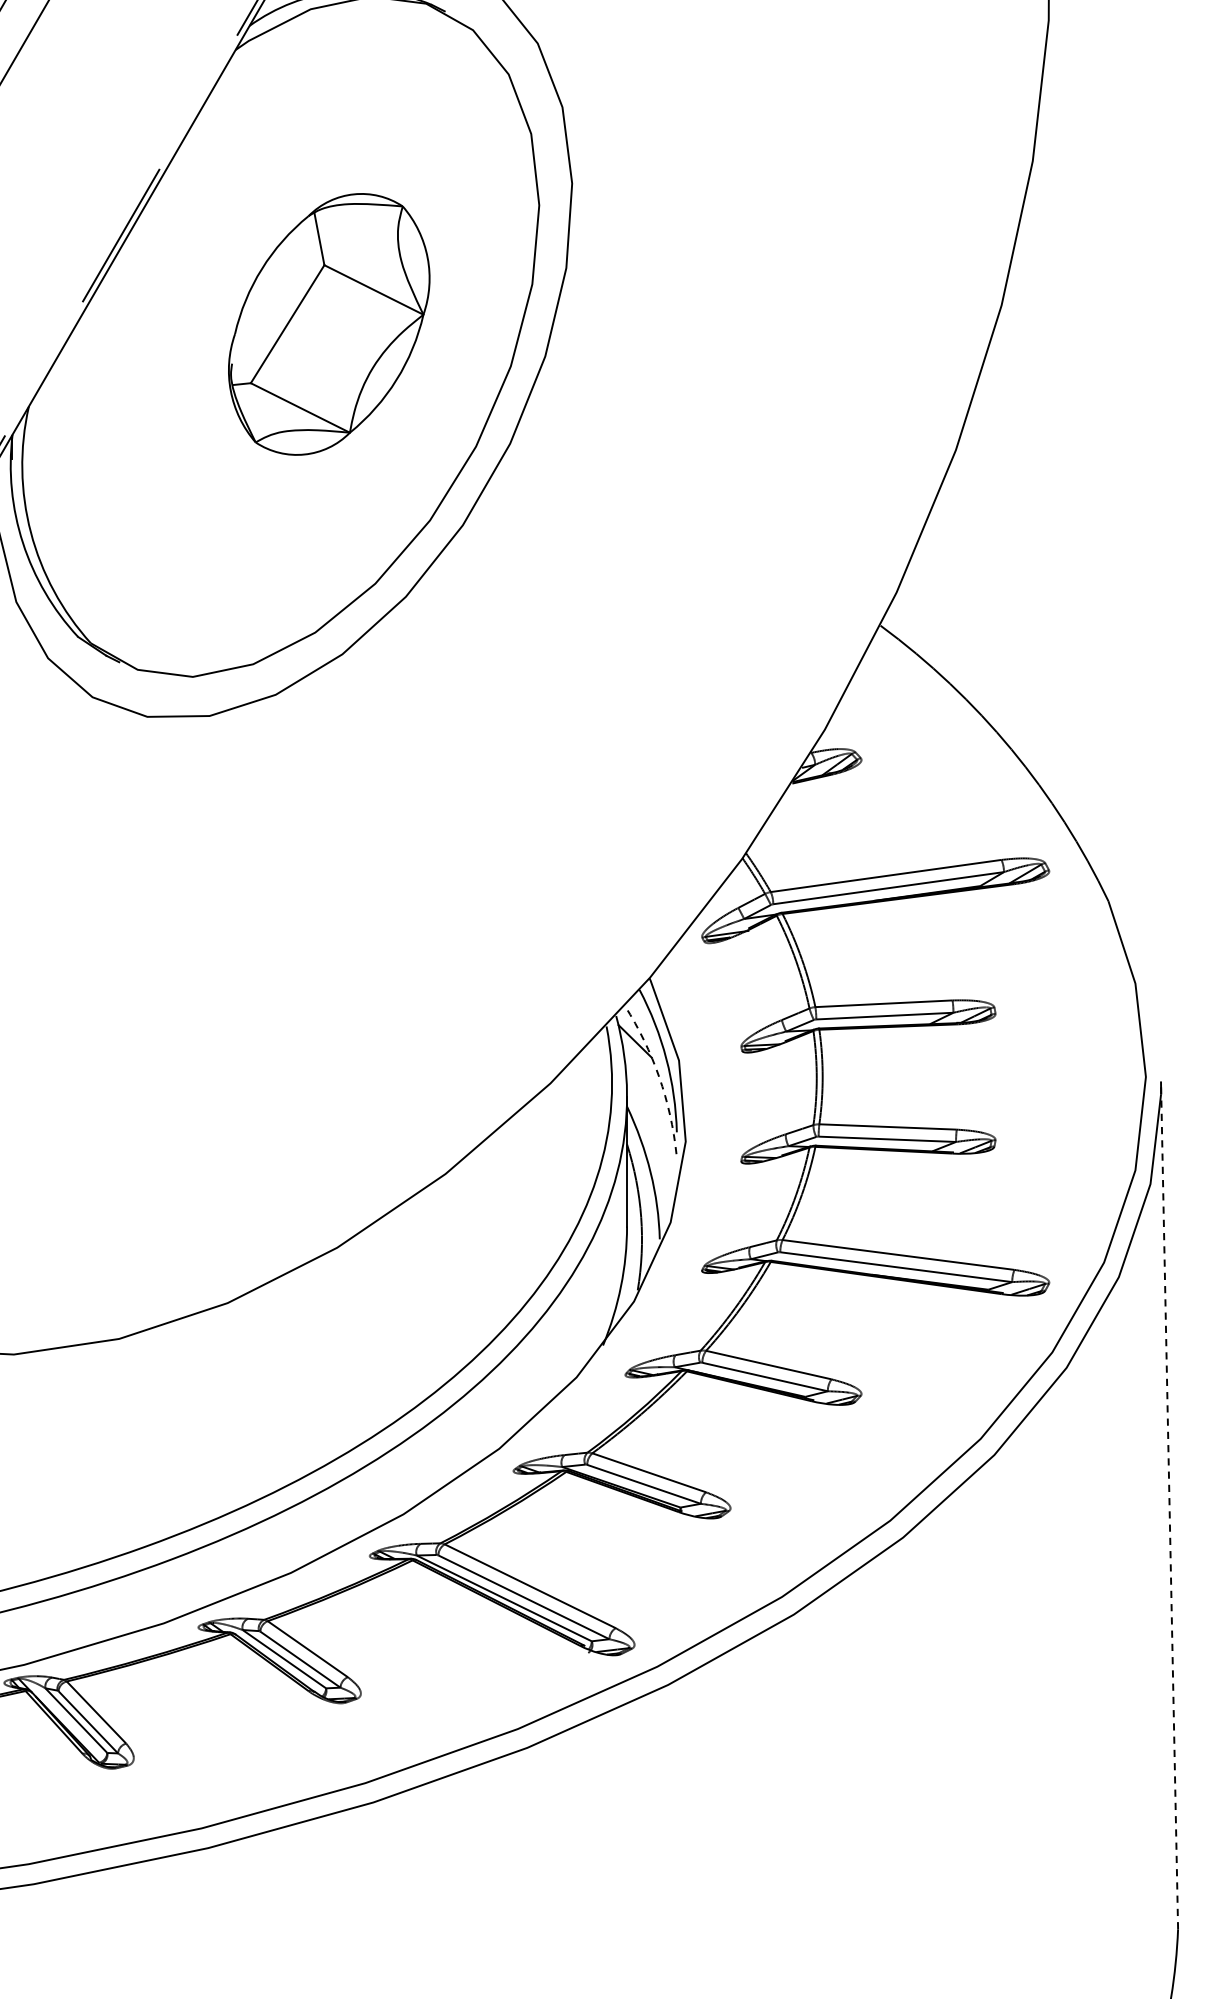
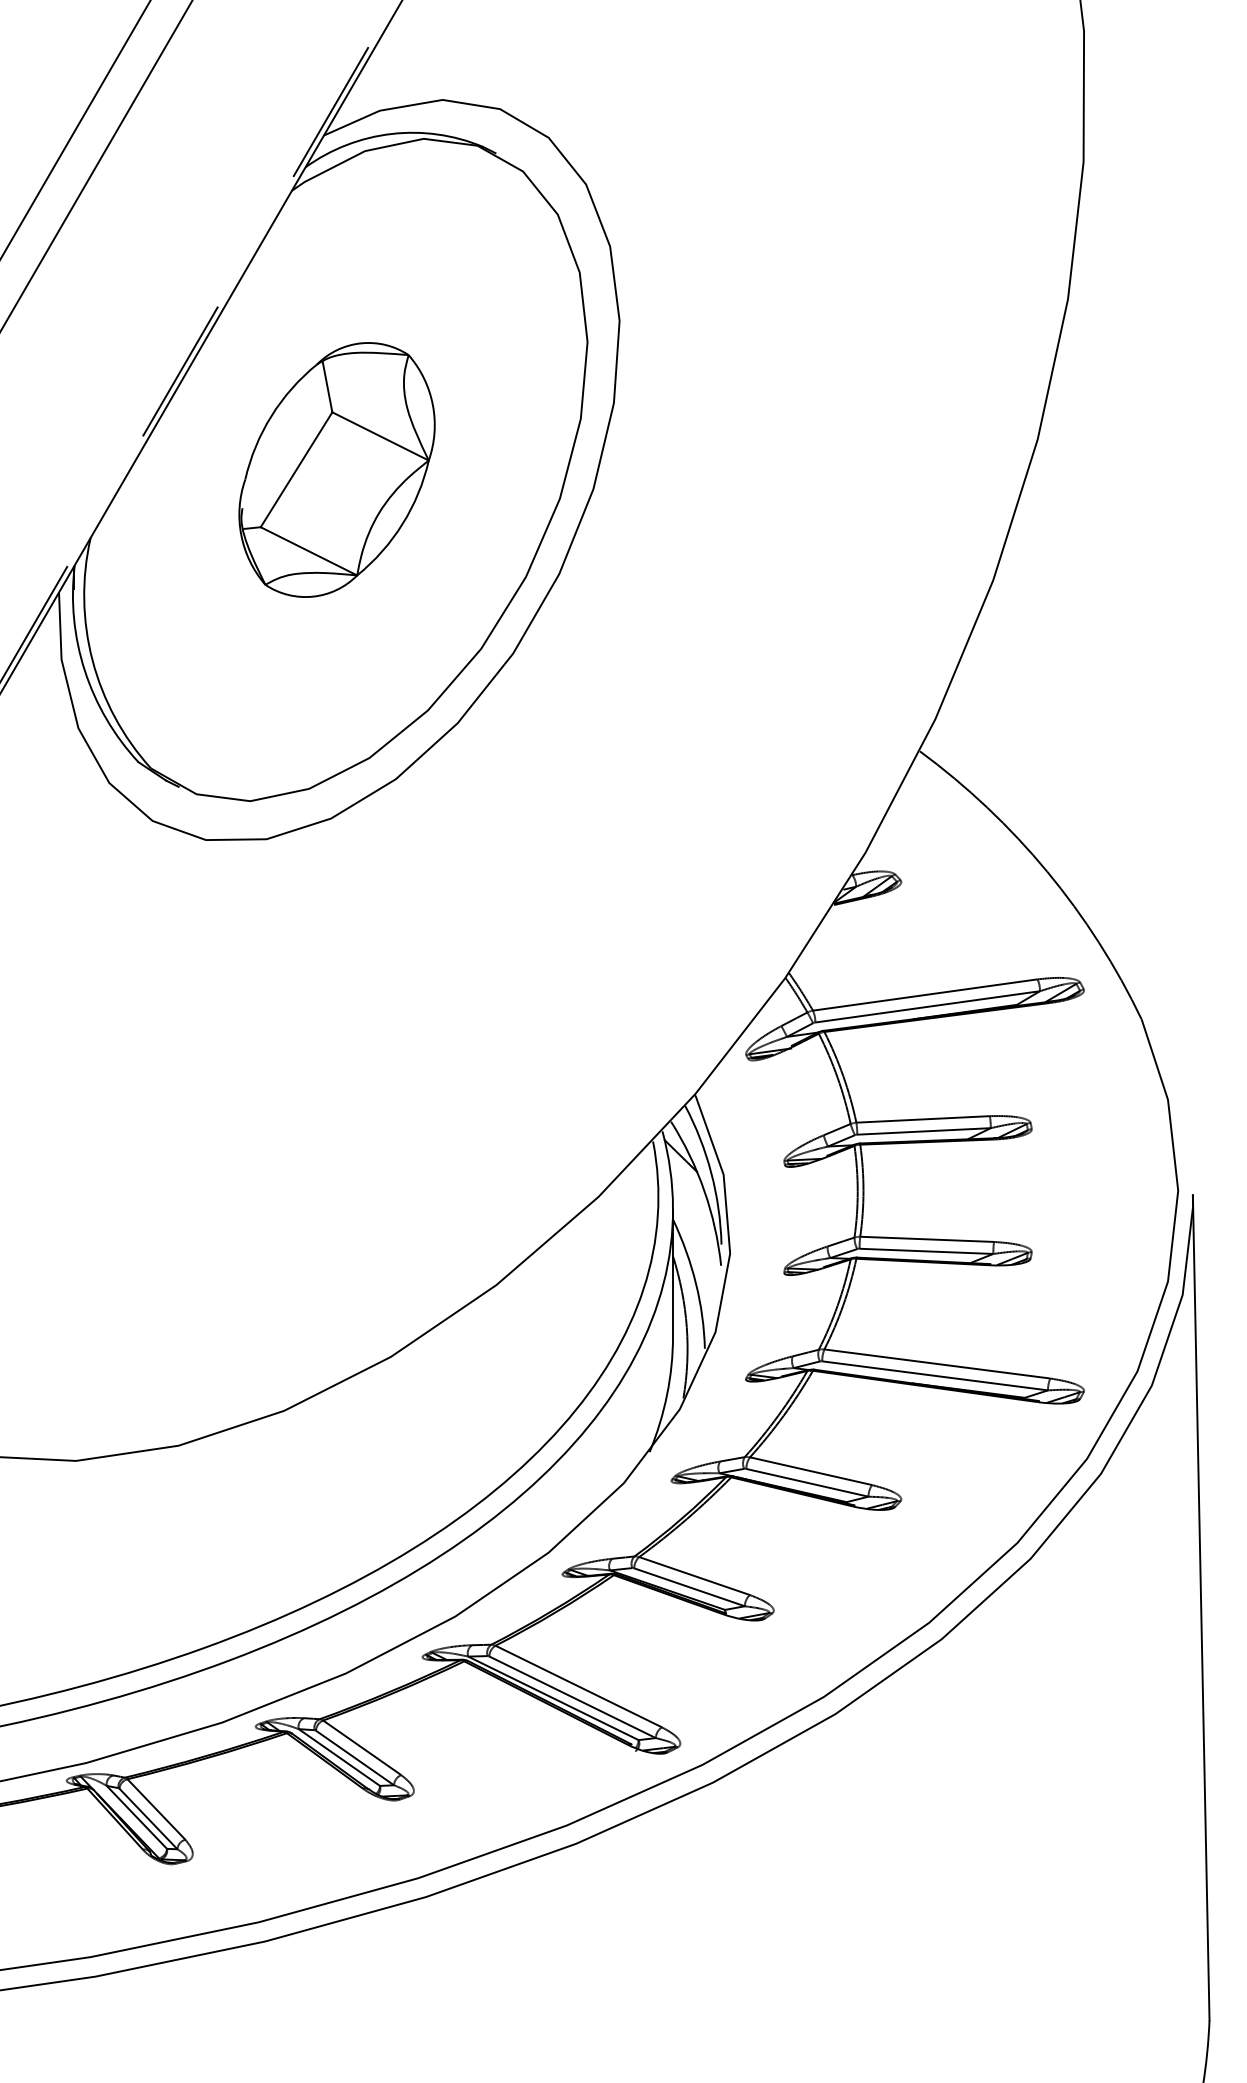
part: (328, 323) -> (336, 469), moved
arc: (659, 1076) -> (704, 1190), dashed -> solid
line: (1169, 1505) -> (1201, 1607), dashed -> solid

